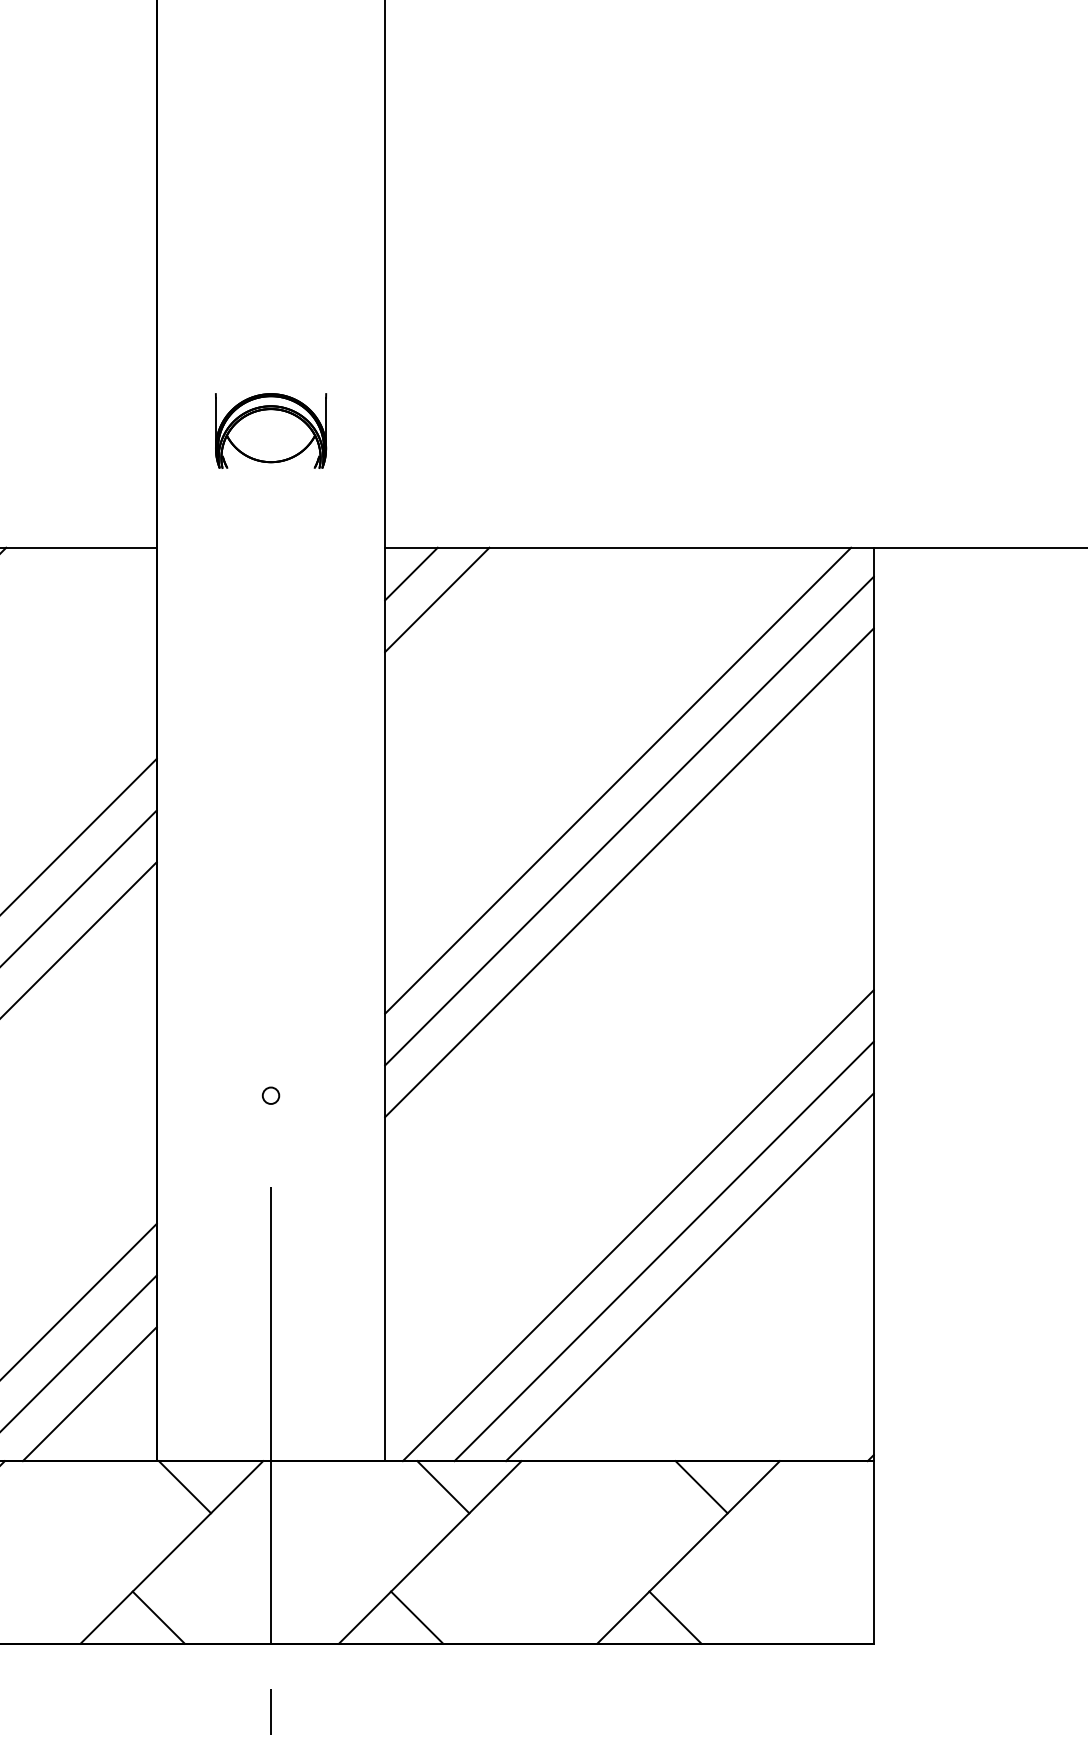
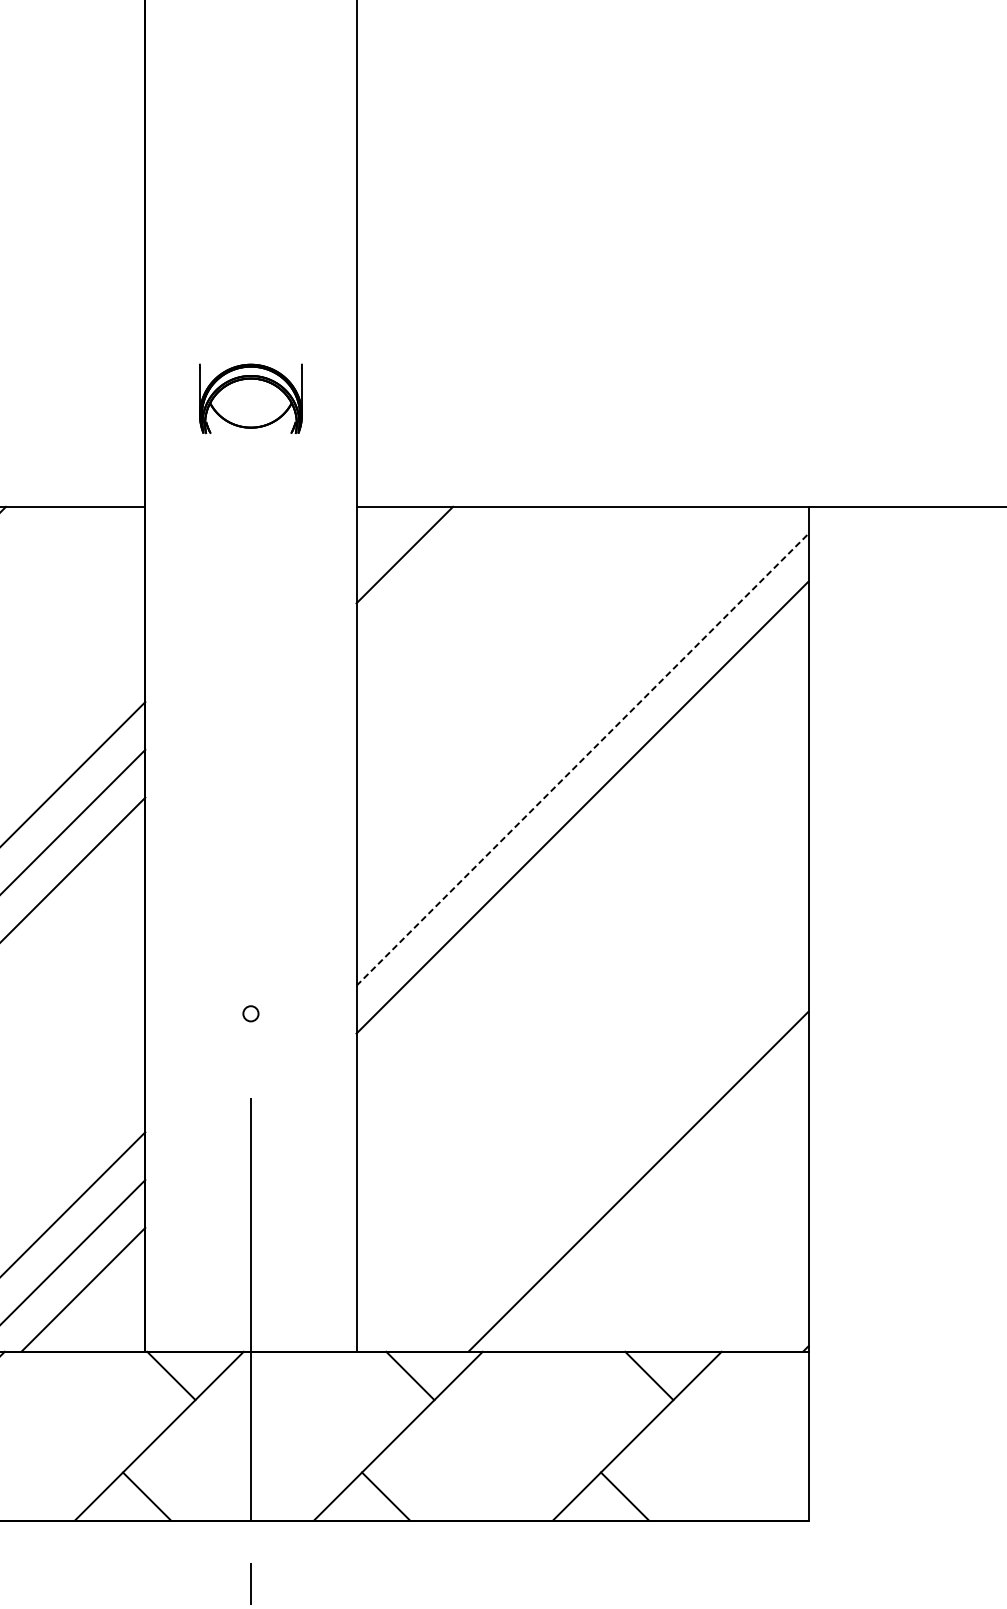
line: (411, 573) -> (380, 530), removed
line: (618, 780) -> (572, 722), removed
line: (629, 821) -> (582, 760), solid -> dashed
line: (637, 1225) -> (589, 1133), removed
line: (663, 1251) -> (614, 1157), removed

